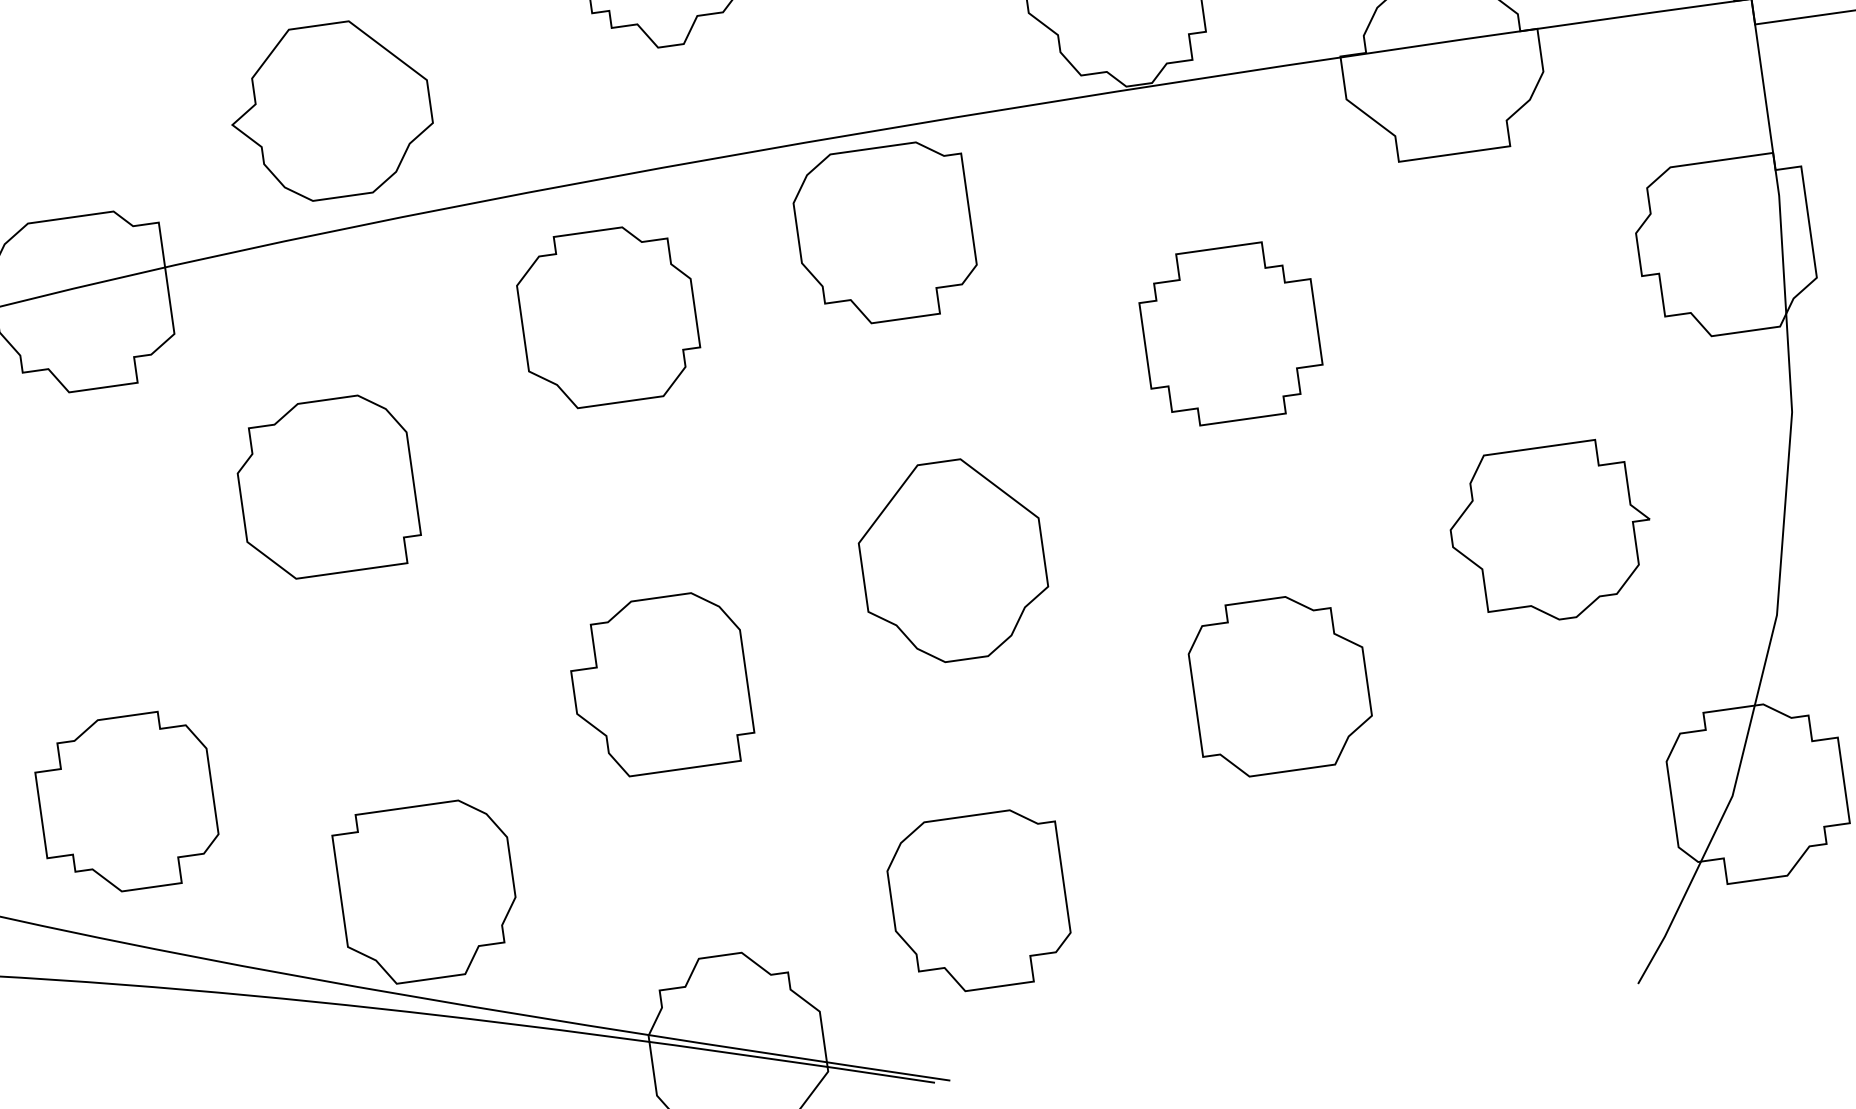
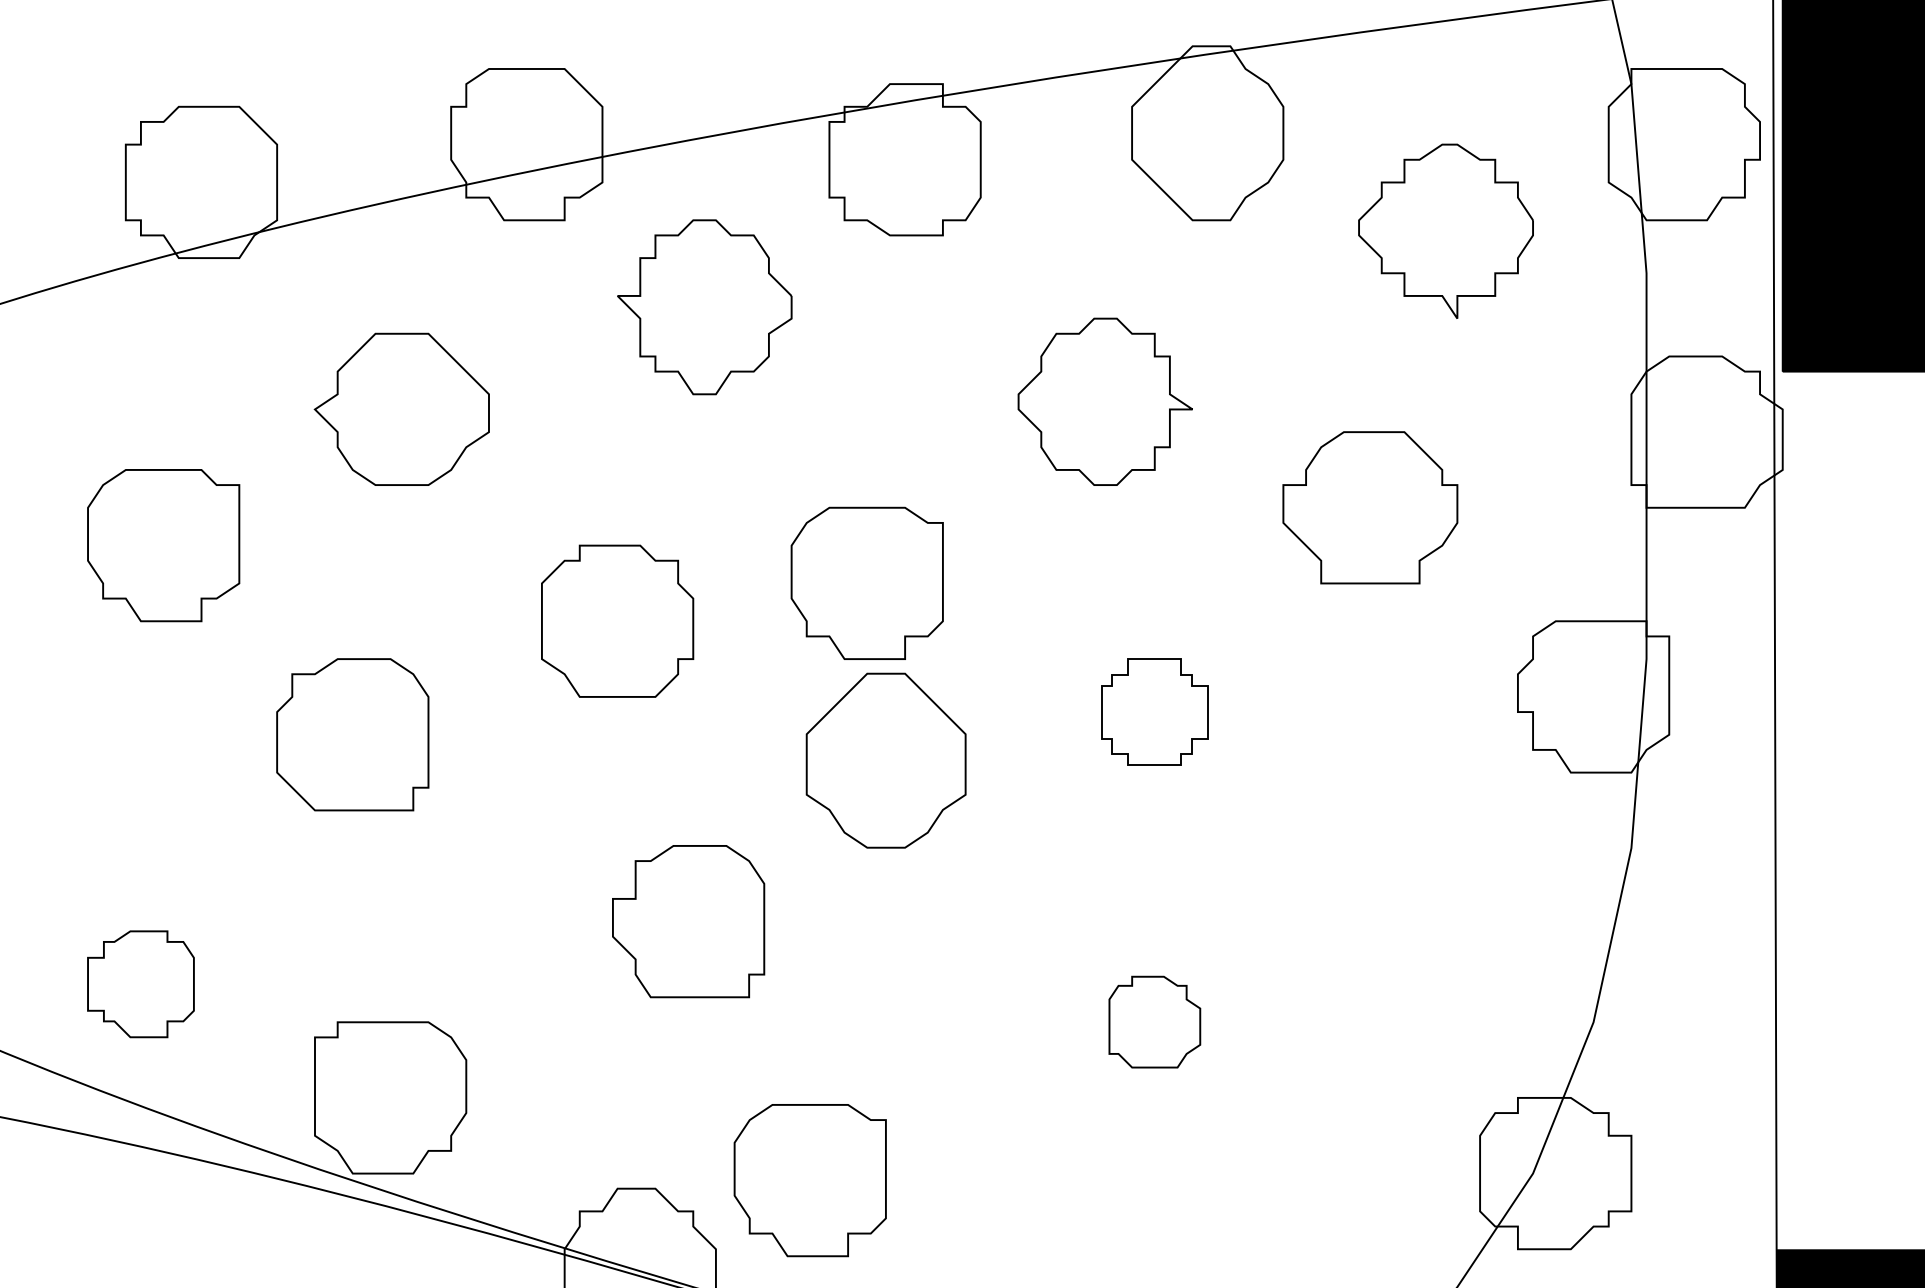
part: (1230, 333) -> (1154, 711), size x0.7
part: (1550, 532) -> (1407, 923), removed
part: (952, 560) -> (885, 760), moved
part: (660, 684) -> (688, 921), moved
part: (1279, 684) -> (1154, 1021), size x0.6
part: (126, 802) -> (140, 983), size x0.7
part: (978, 901) -> (809, 1180), moved

